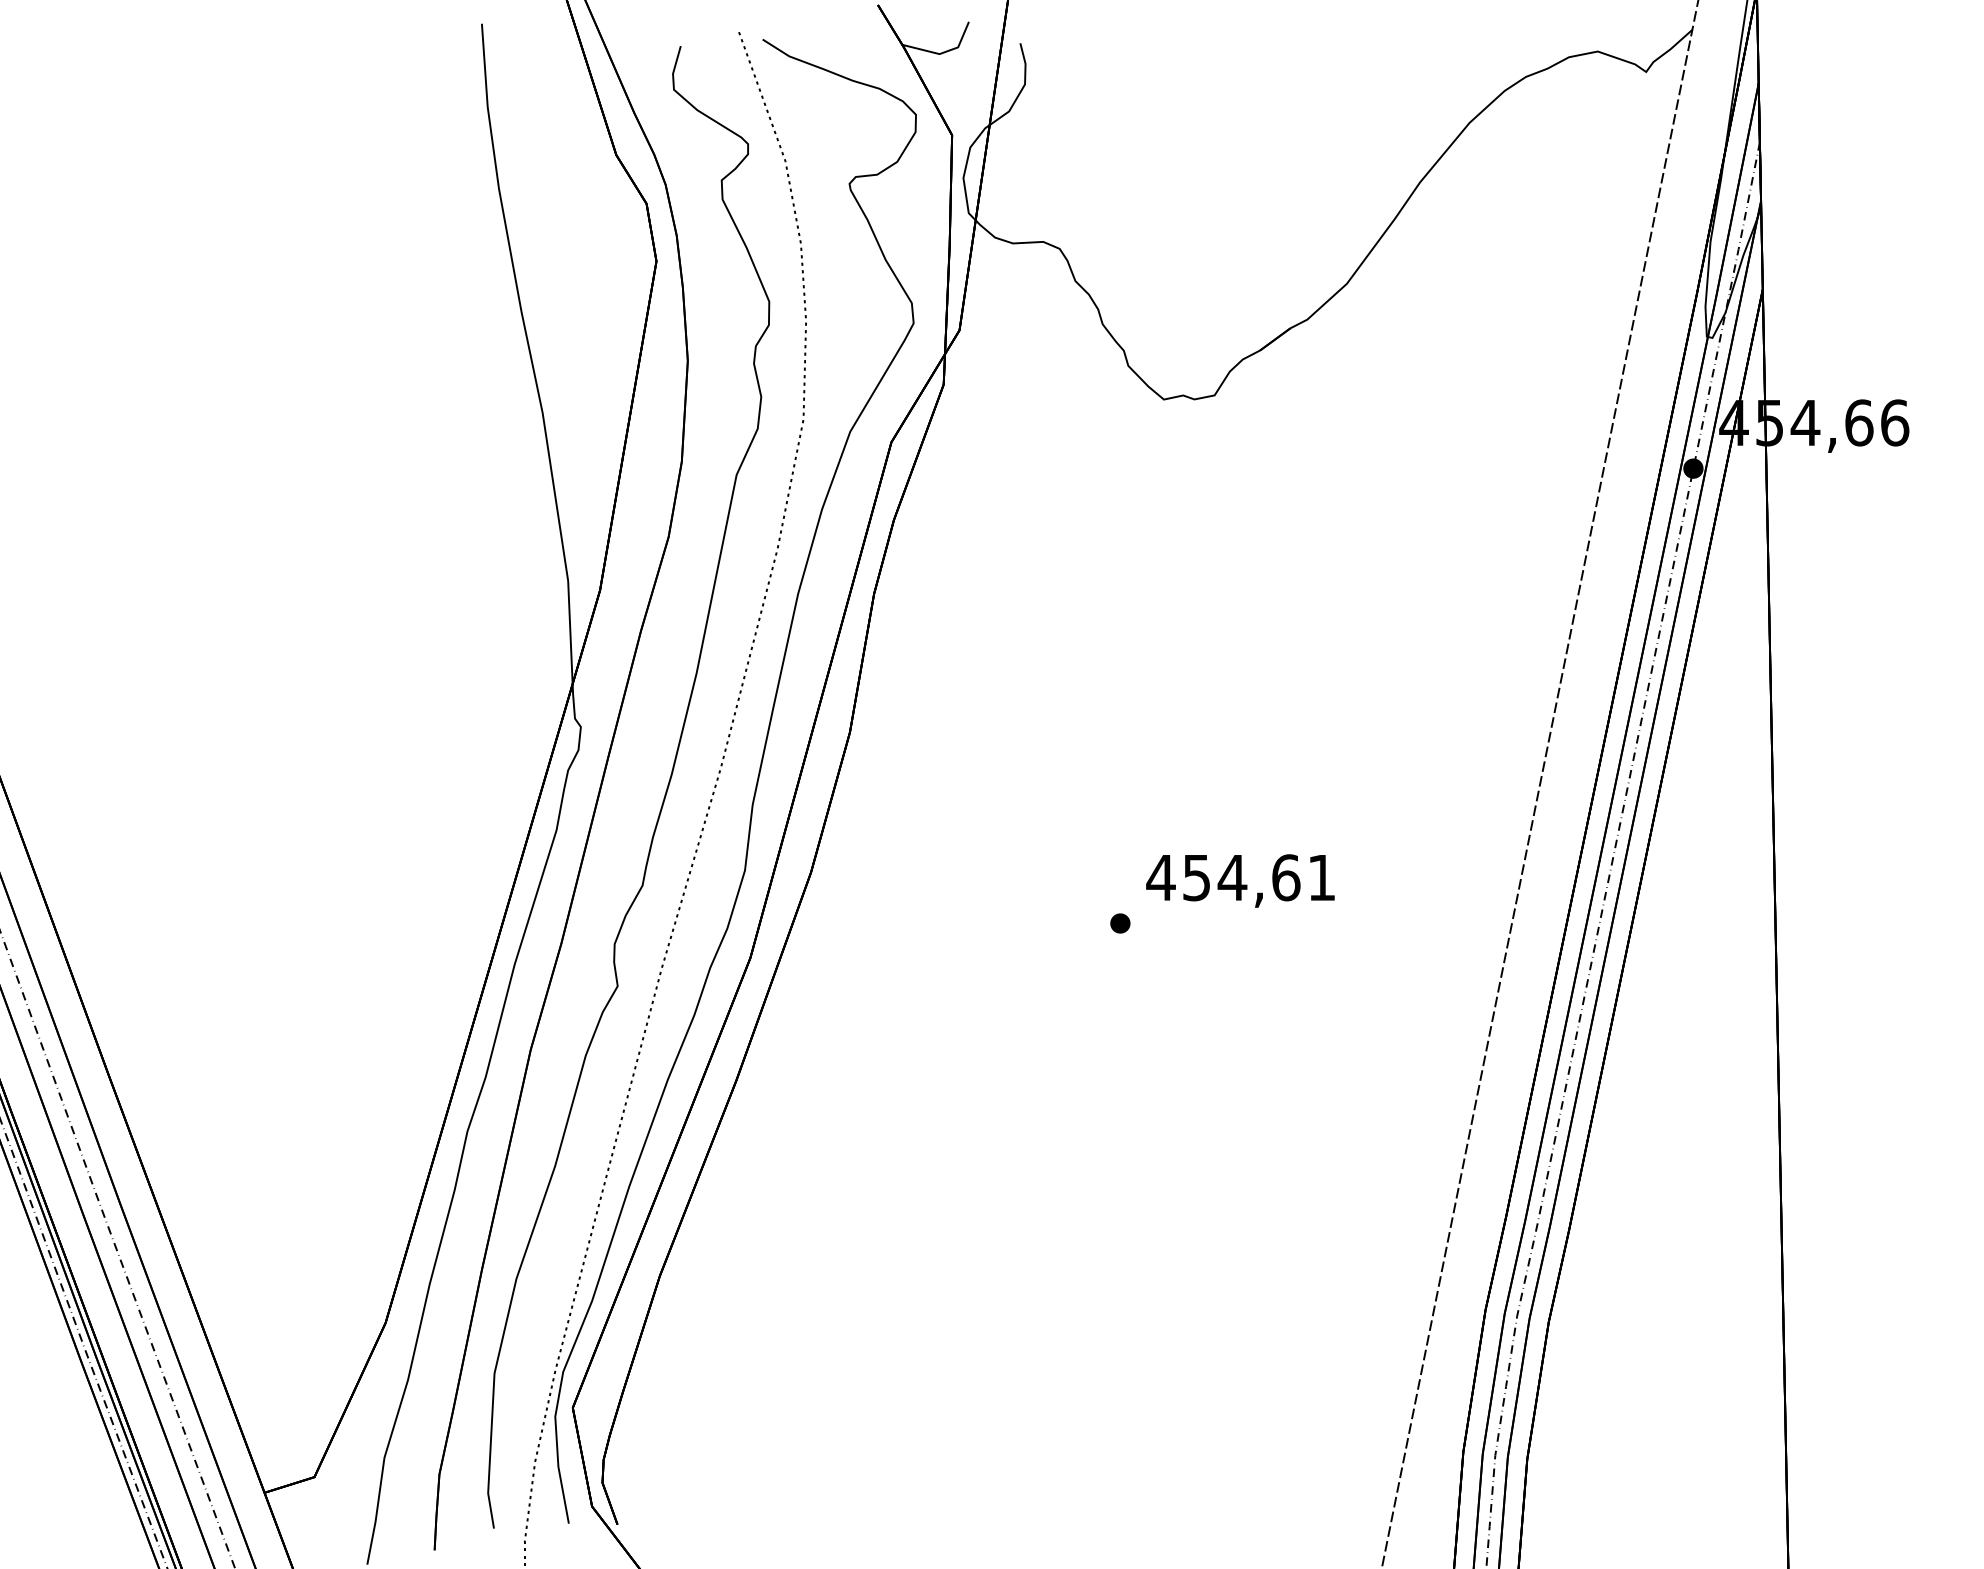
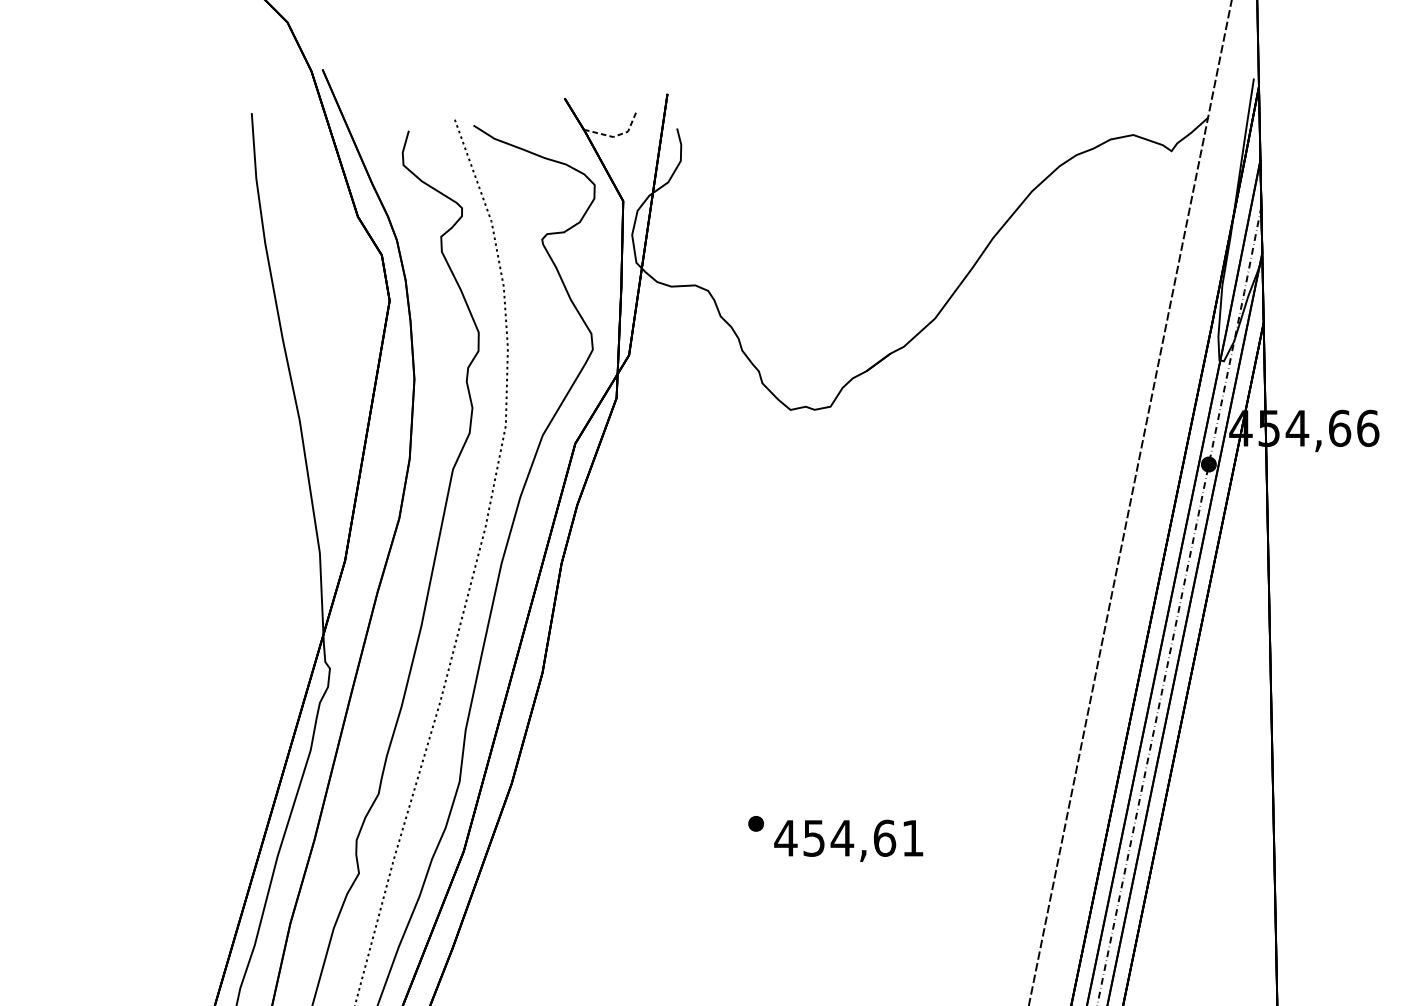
line: (944, 52) -> (617, 135), solid -> dashed
text: (1240, 880) -> (848, 840), moved

